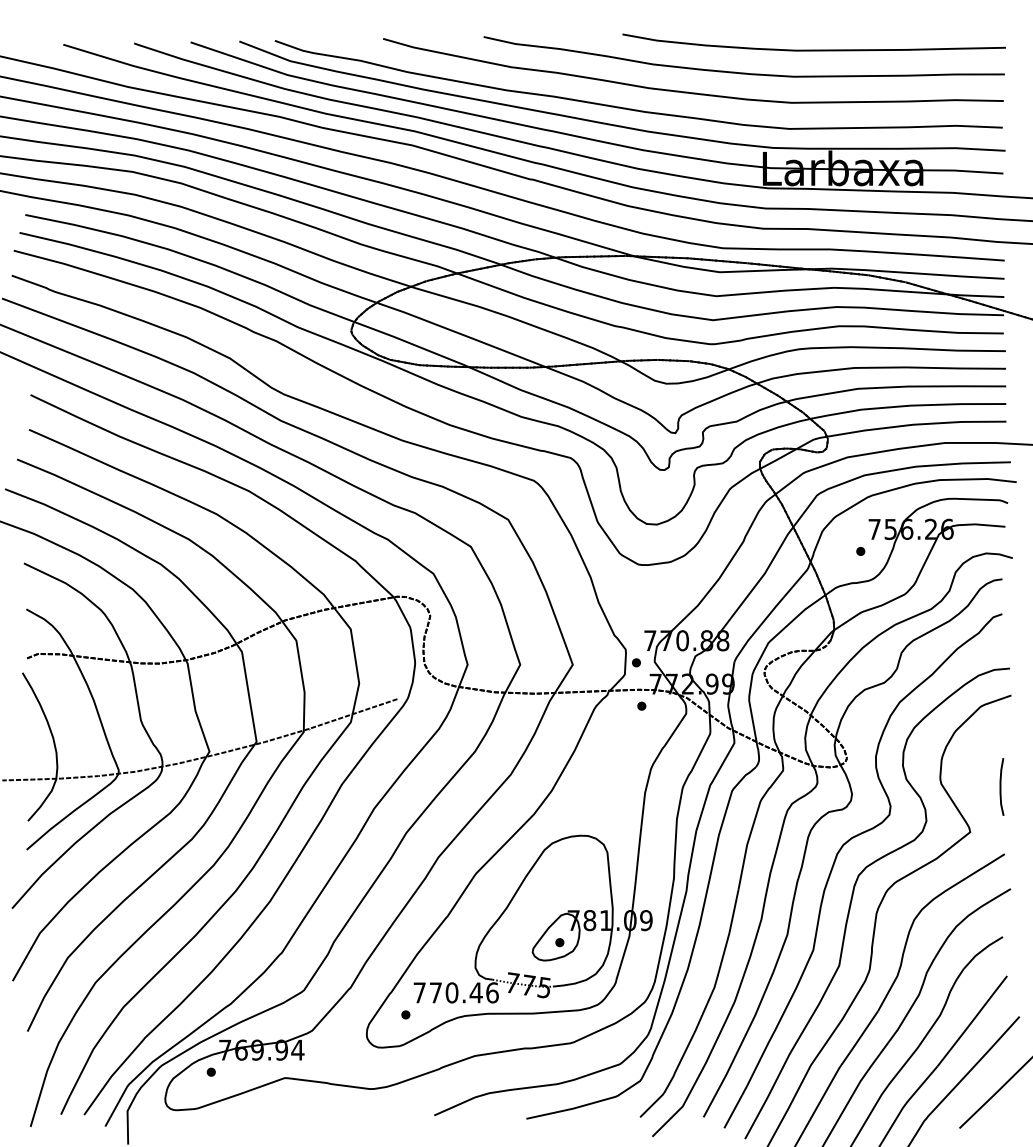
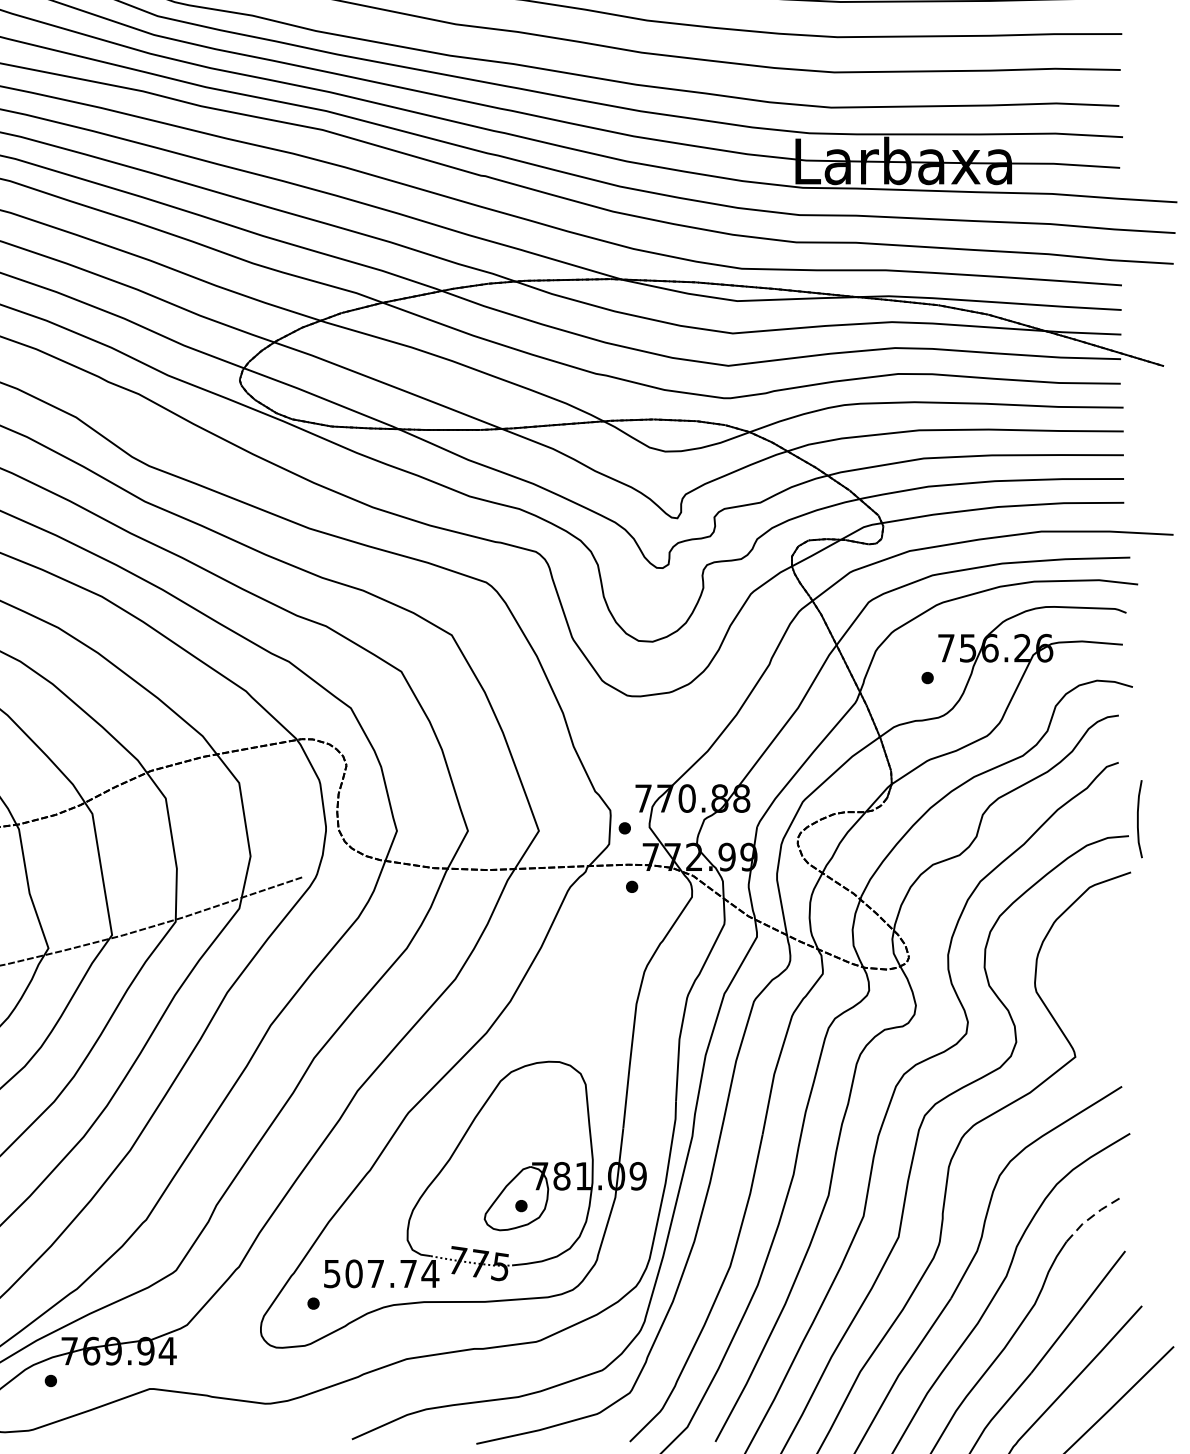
curve: (1001, 786) -> (1139, 818), moved
line: (982, 950) -> (1091, 1216), solid -> dashed
text: (456, 992) -> (381, 1273), 770.46 -> 507.74

